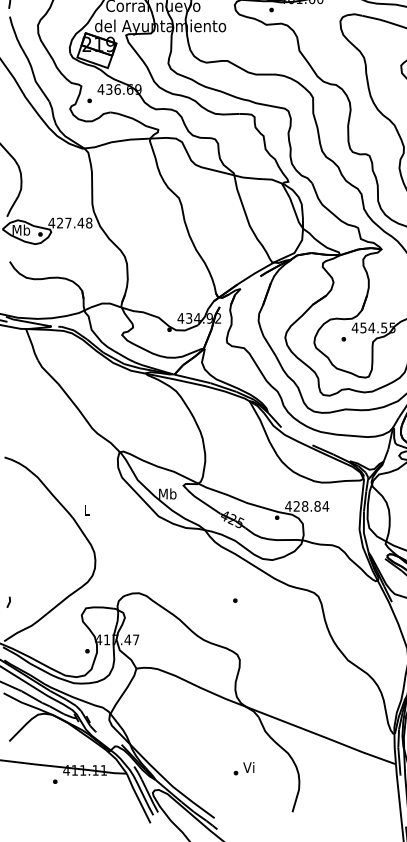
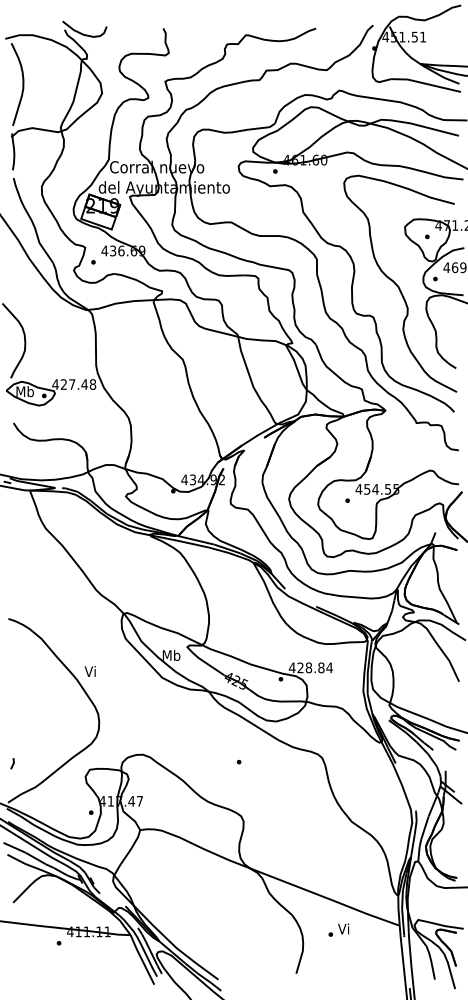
text: (85, 510) -> (89, 671), L -> Vi
text: (243, 768) -> (338, 929), moved

